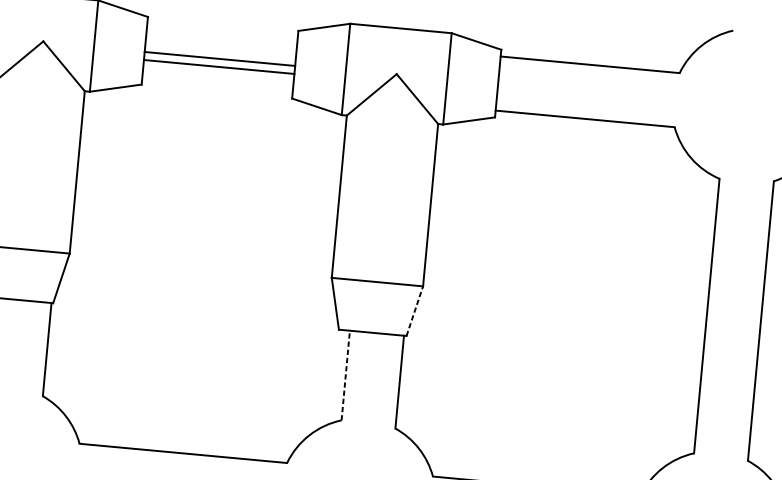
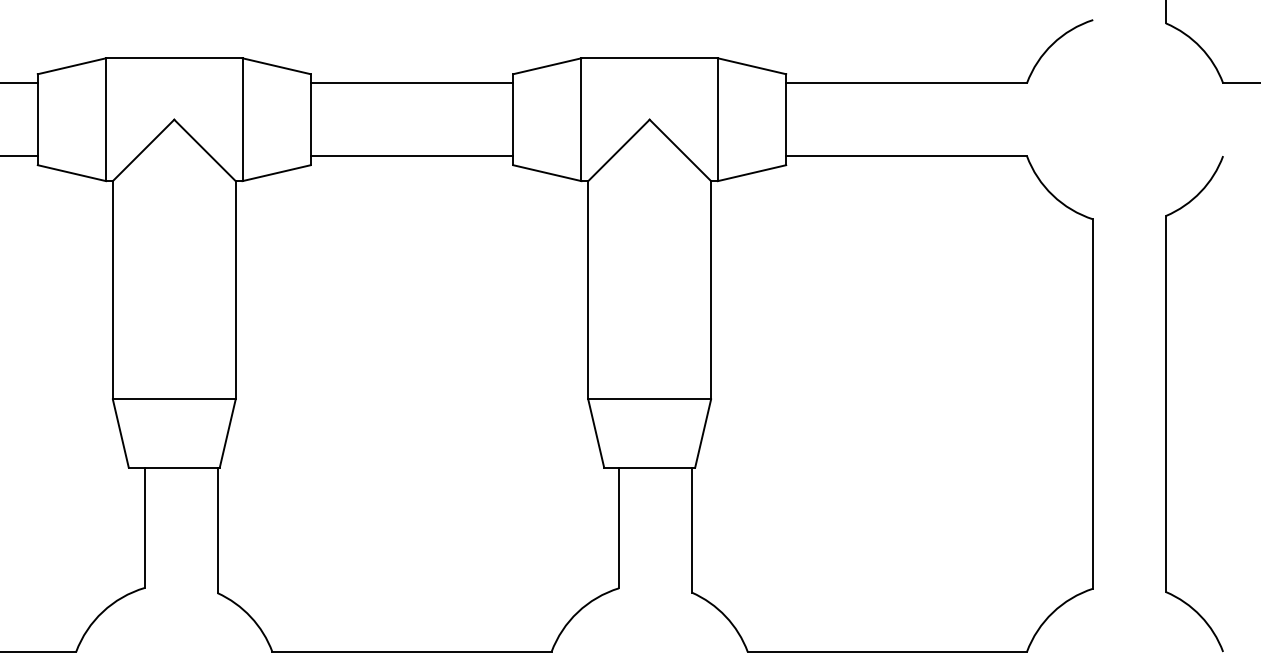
line: (219, 59) -> (411, 83), moved
line: (218, 67) -> (411, 156), moved
line: (415, 311) -> (703, 433), dashed -> solid
line: (345, 375) -> (618, 527), dashed -> solid

